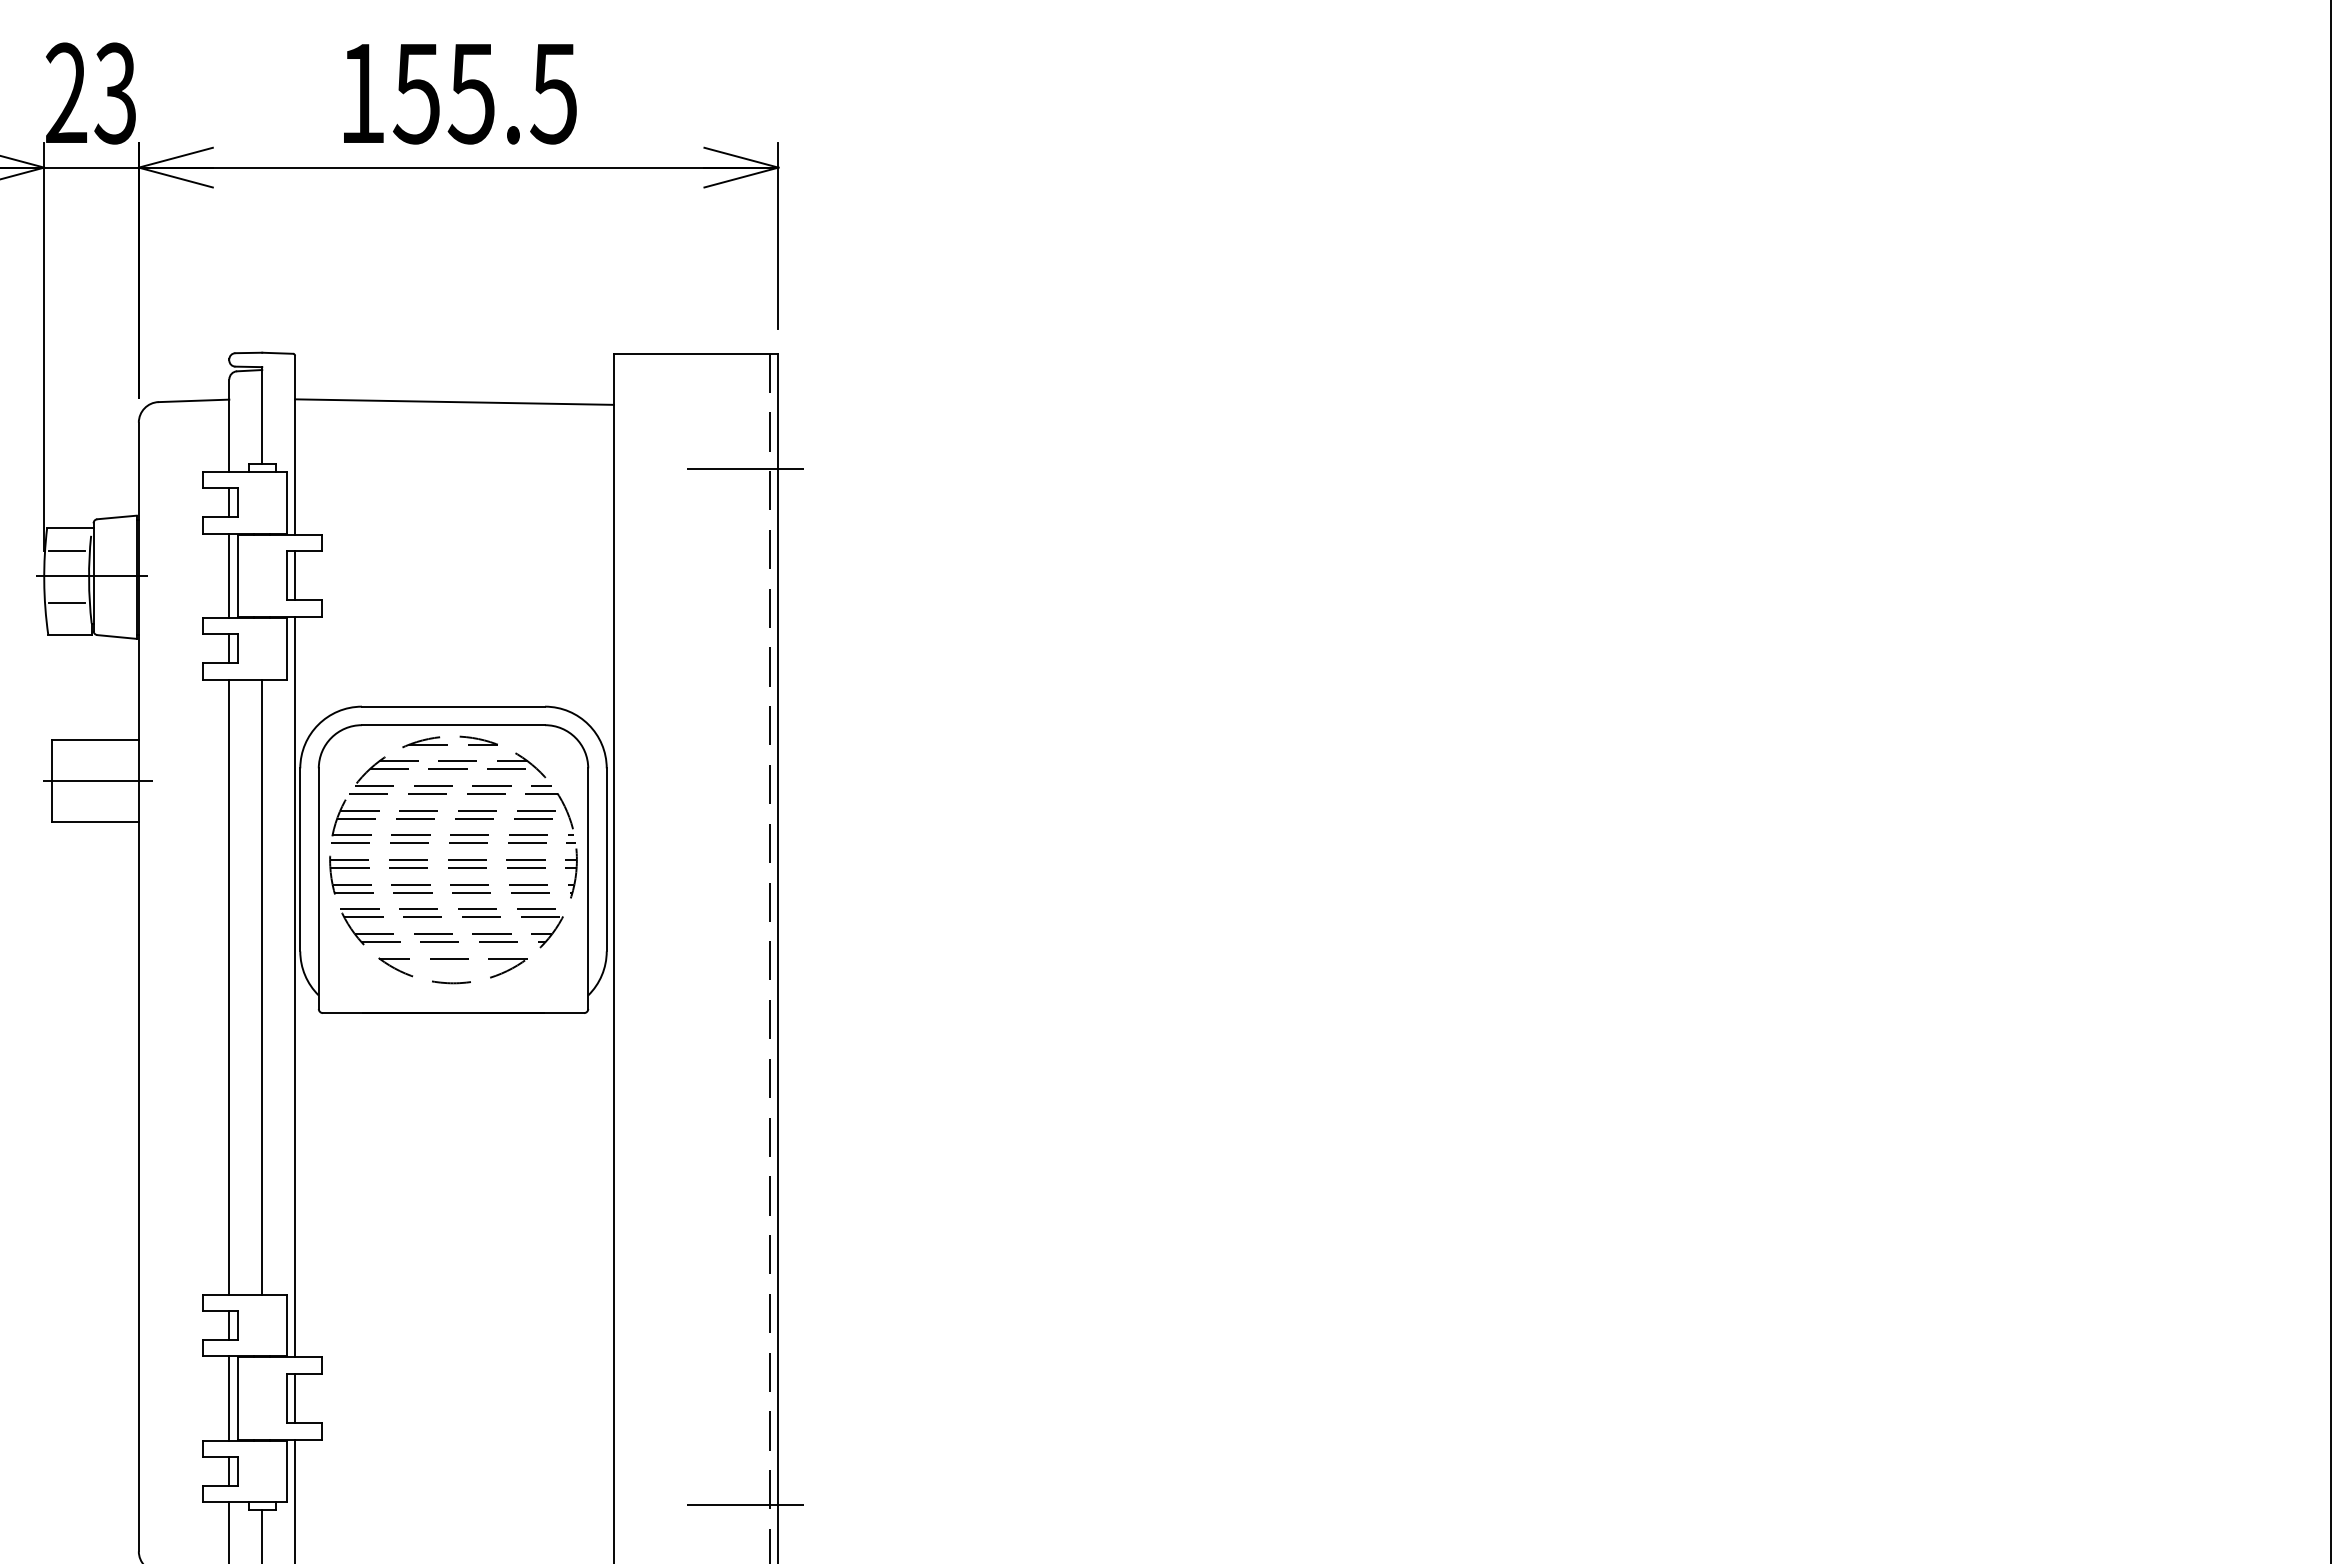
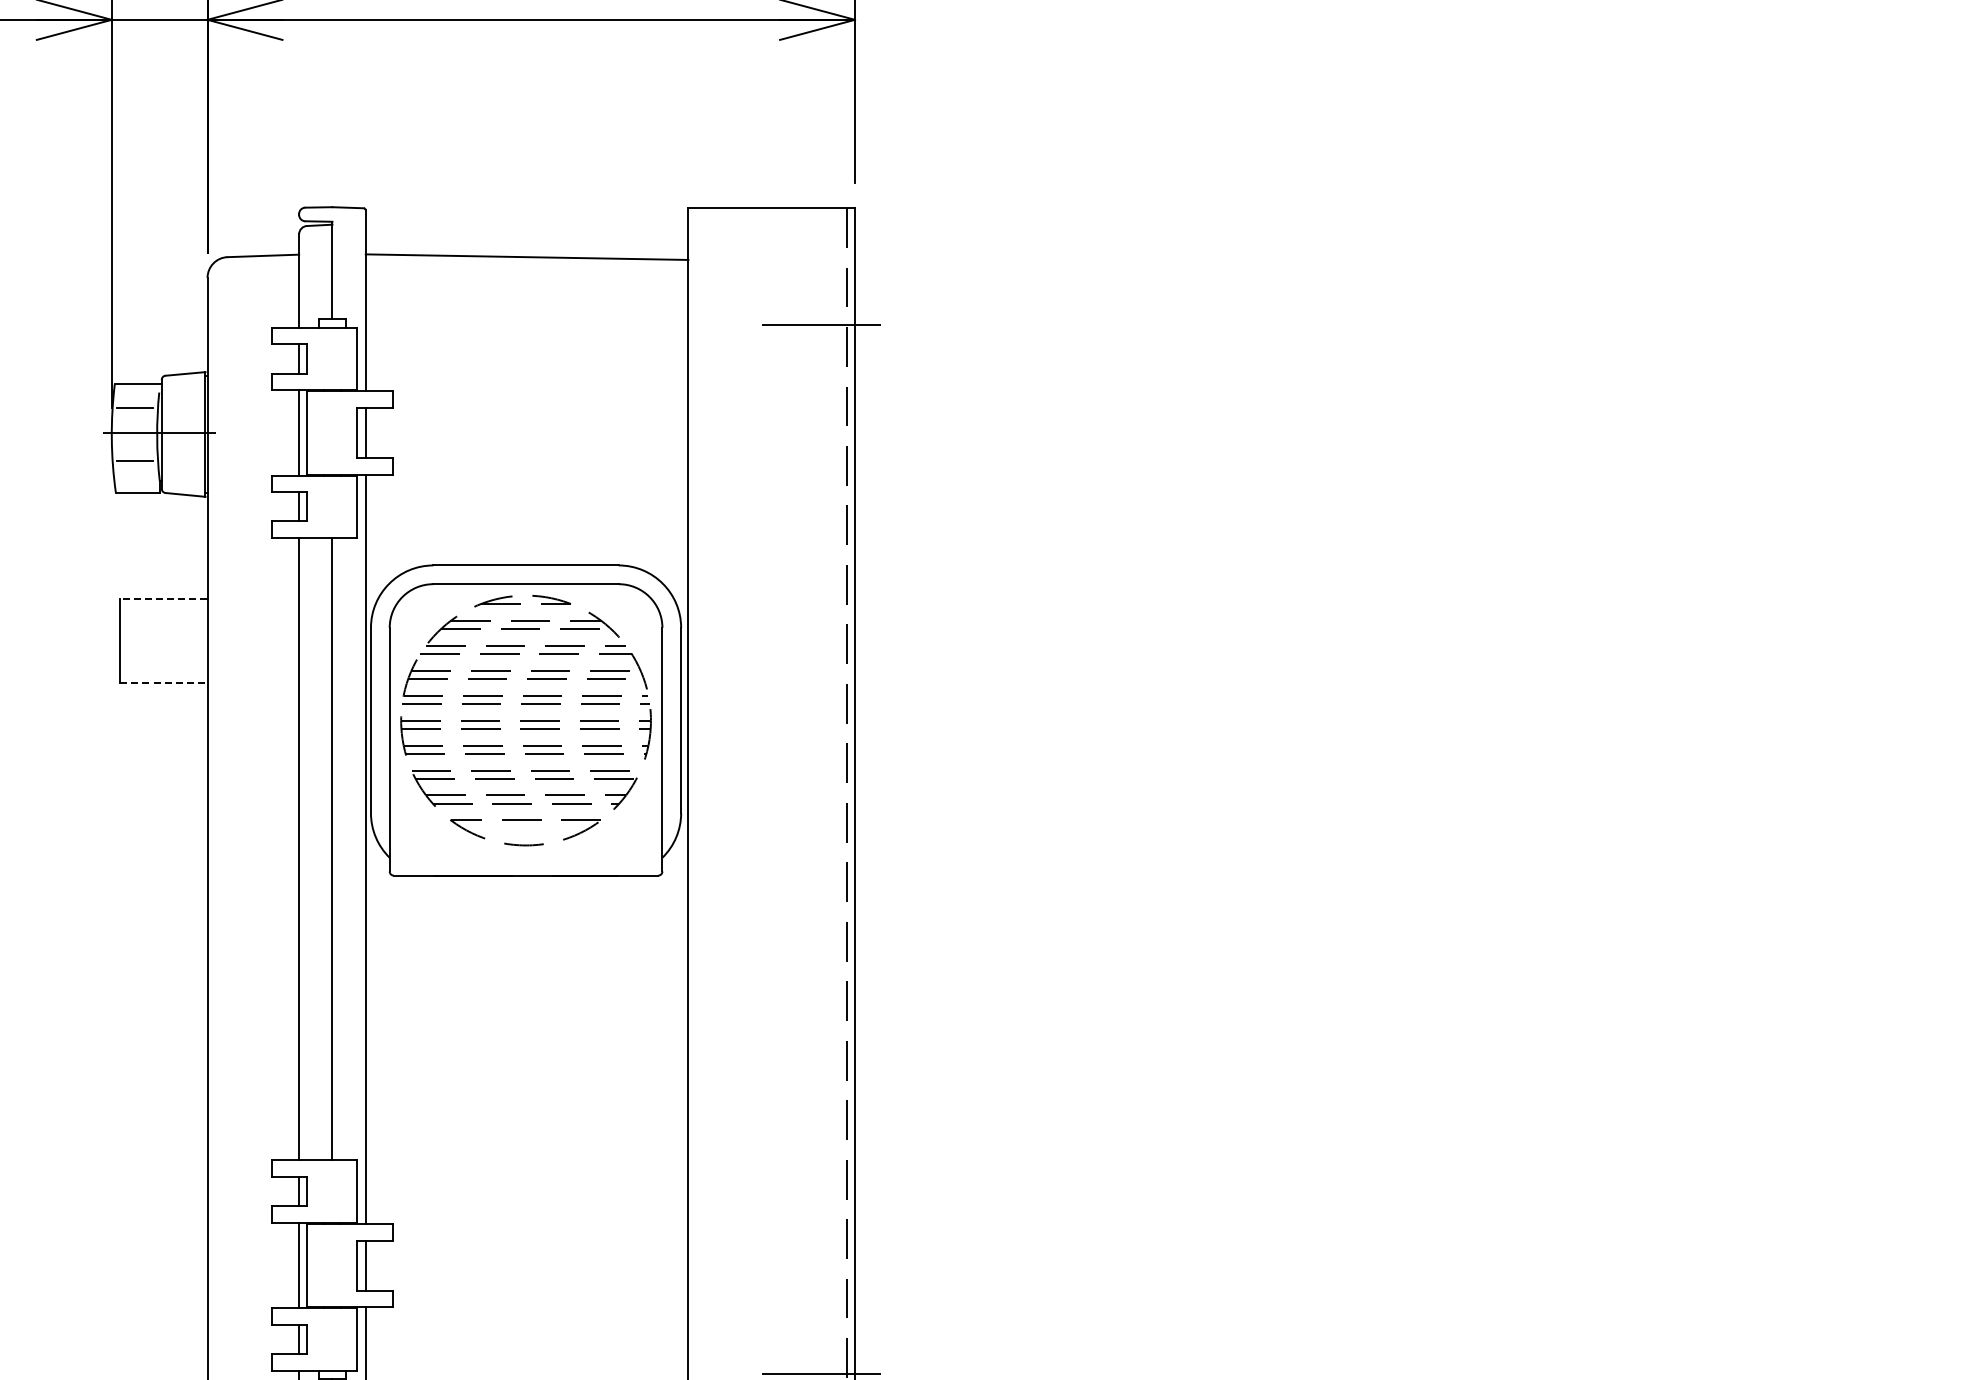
line: (95, 740) -> (163, 599), solid -> dashed
line: (97, 781) -> (165, 641), removed
line: (96, 822) -> (164, 682), solid -> dashed

